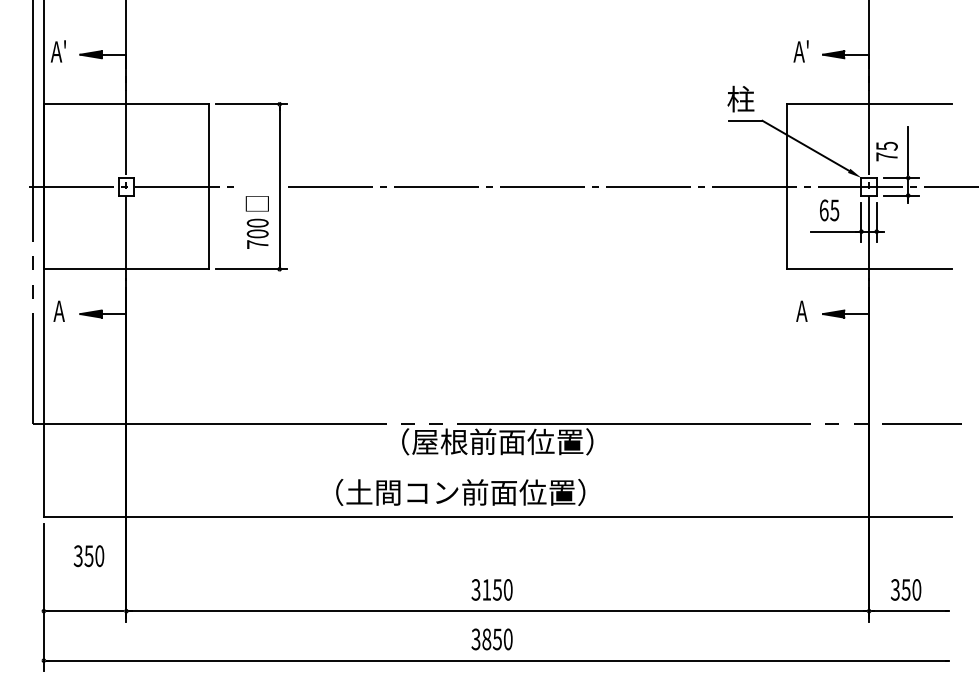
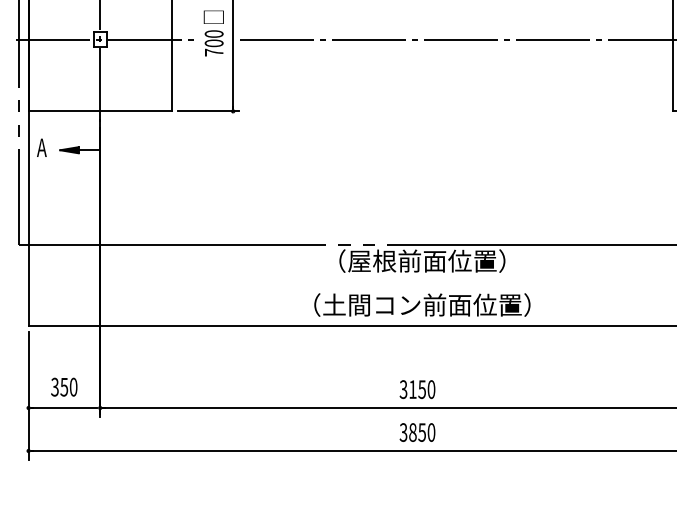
text: (256, 222) -> (213, 33), moved
text: (460, 492) -> (422, 305), moved
text: (88, 556) -> (63, 387), moved

